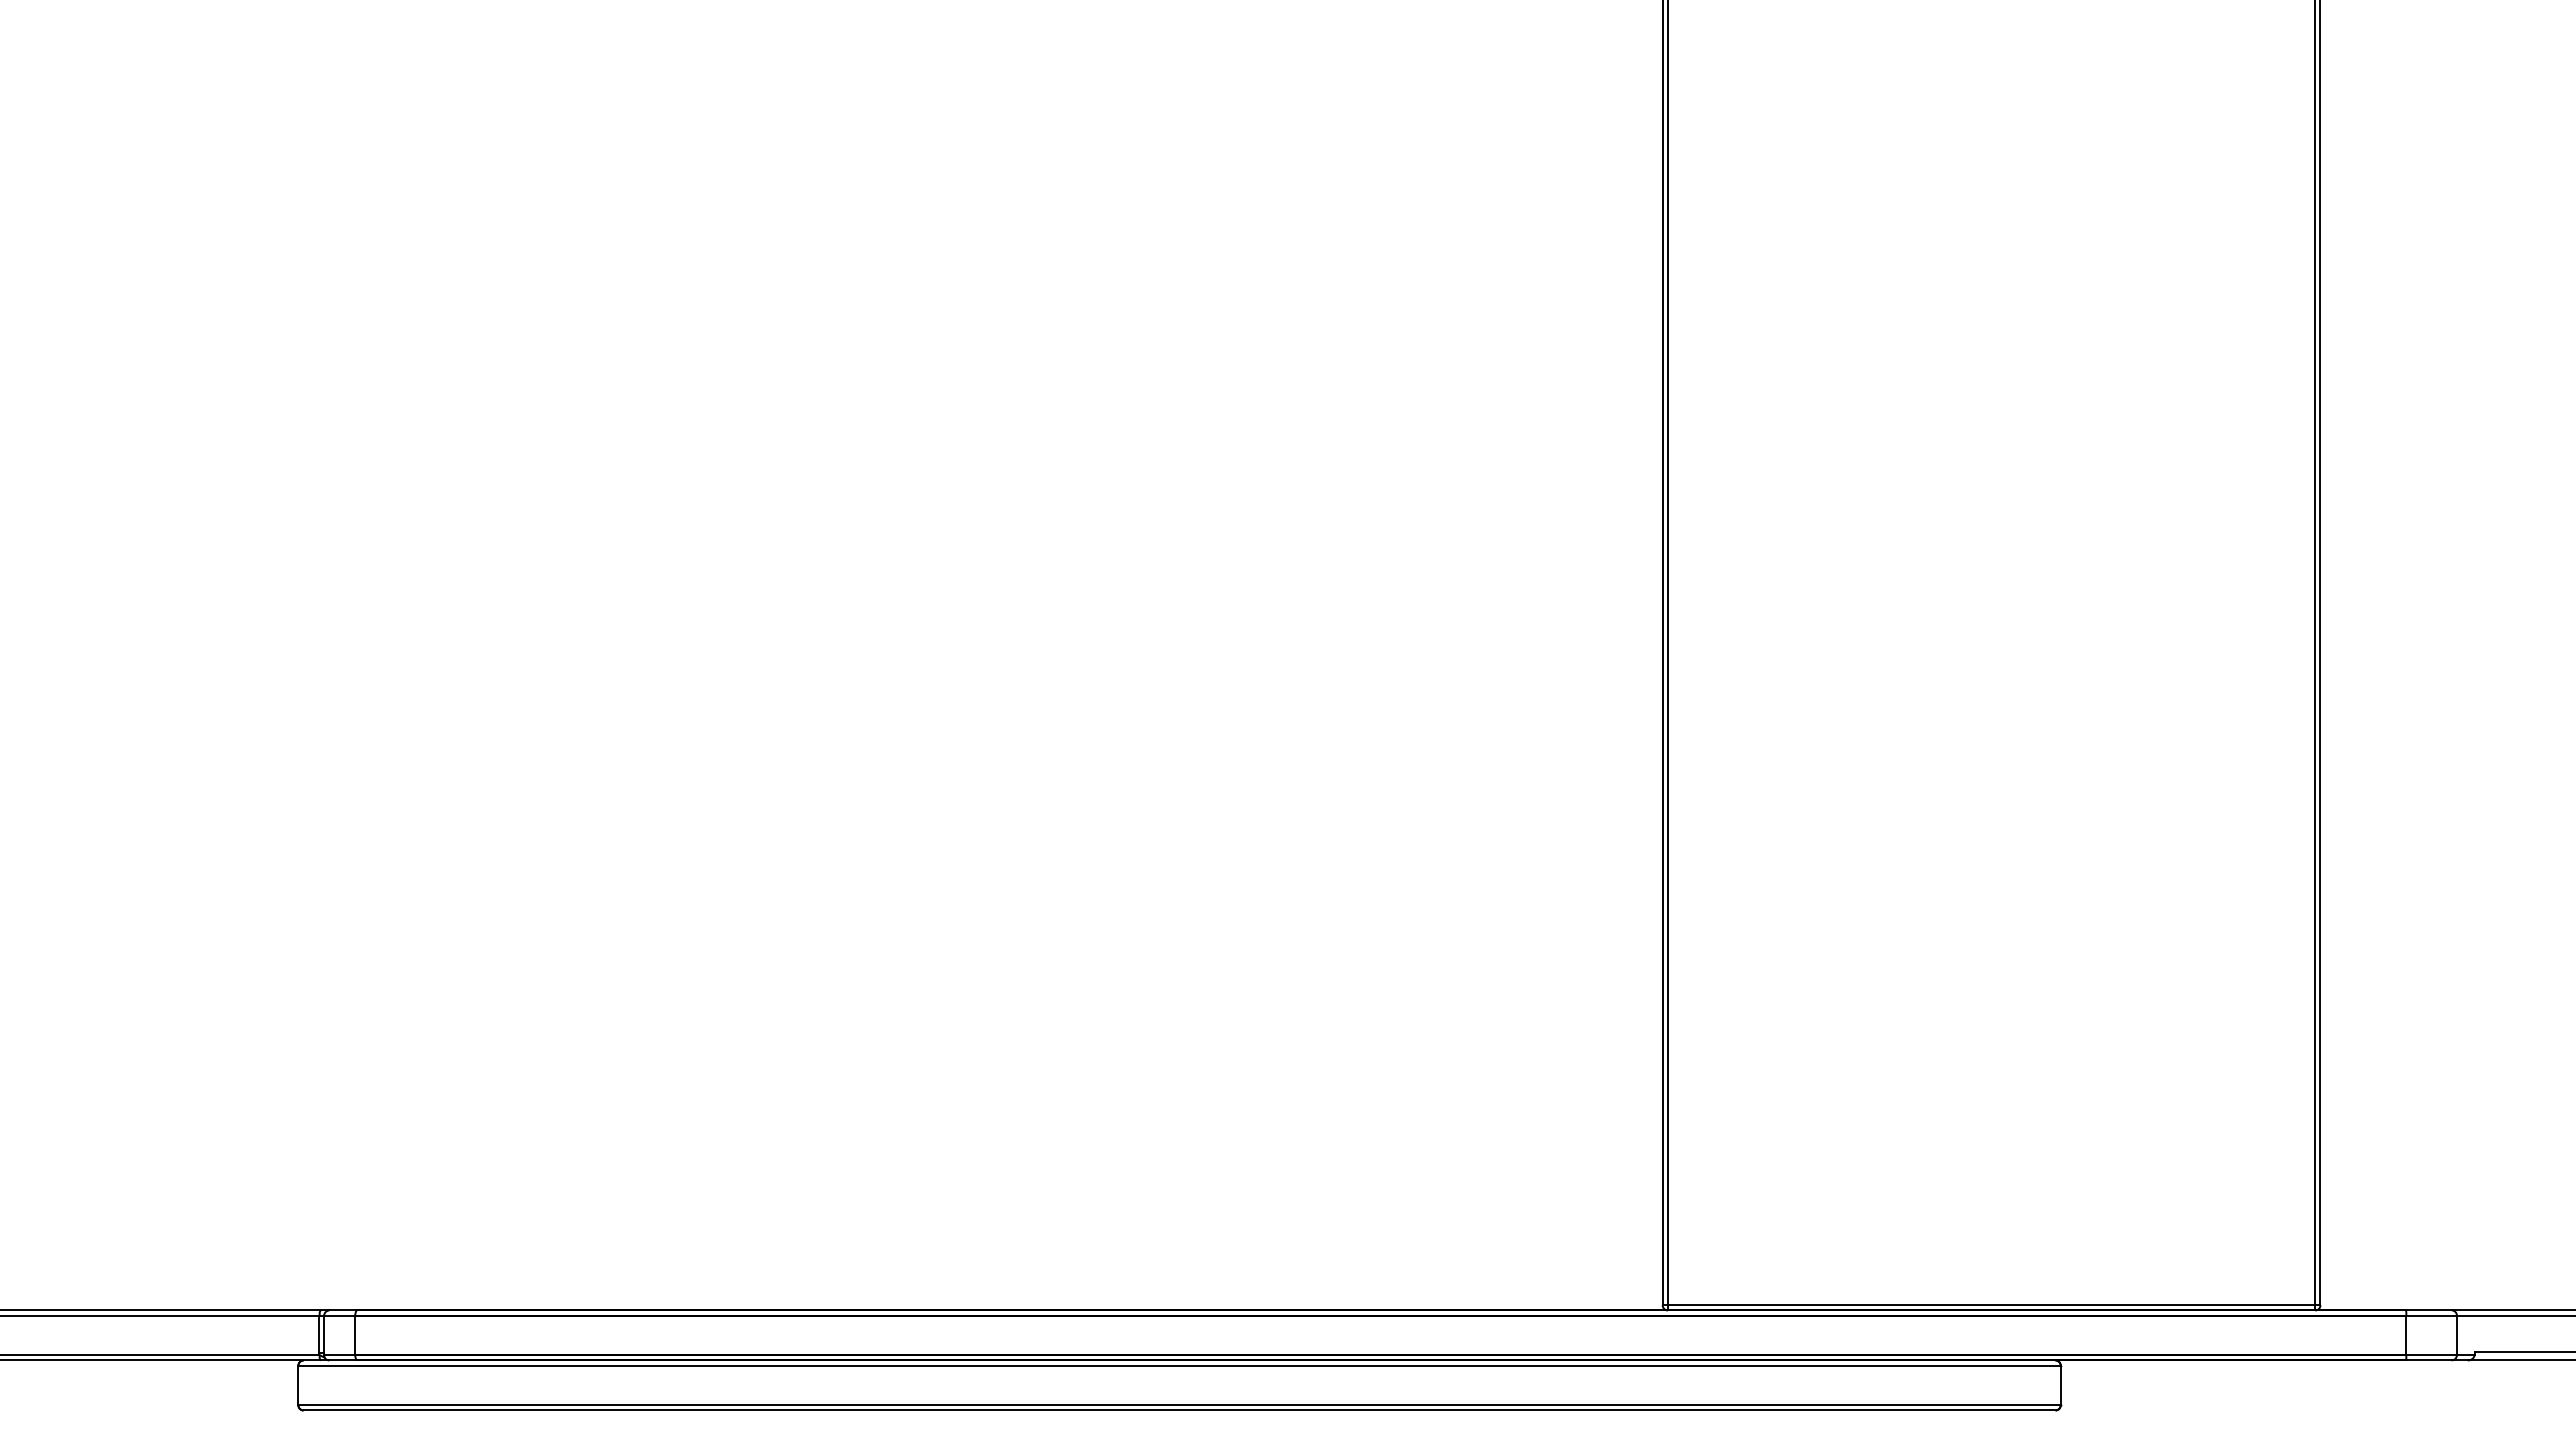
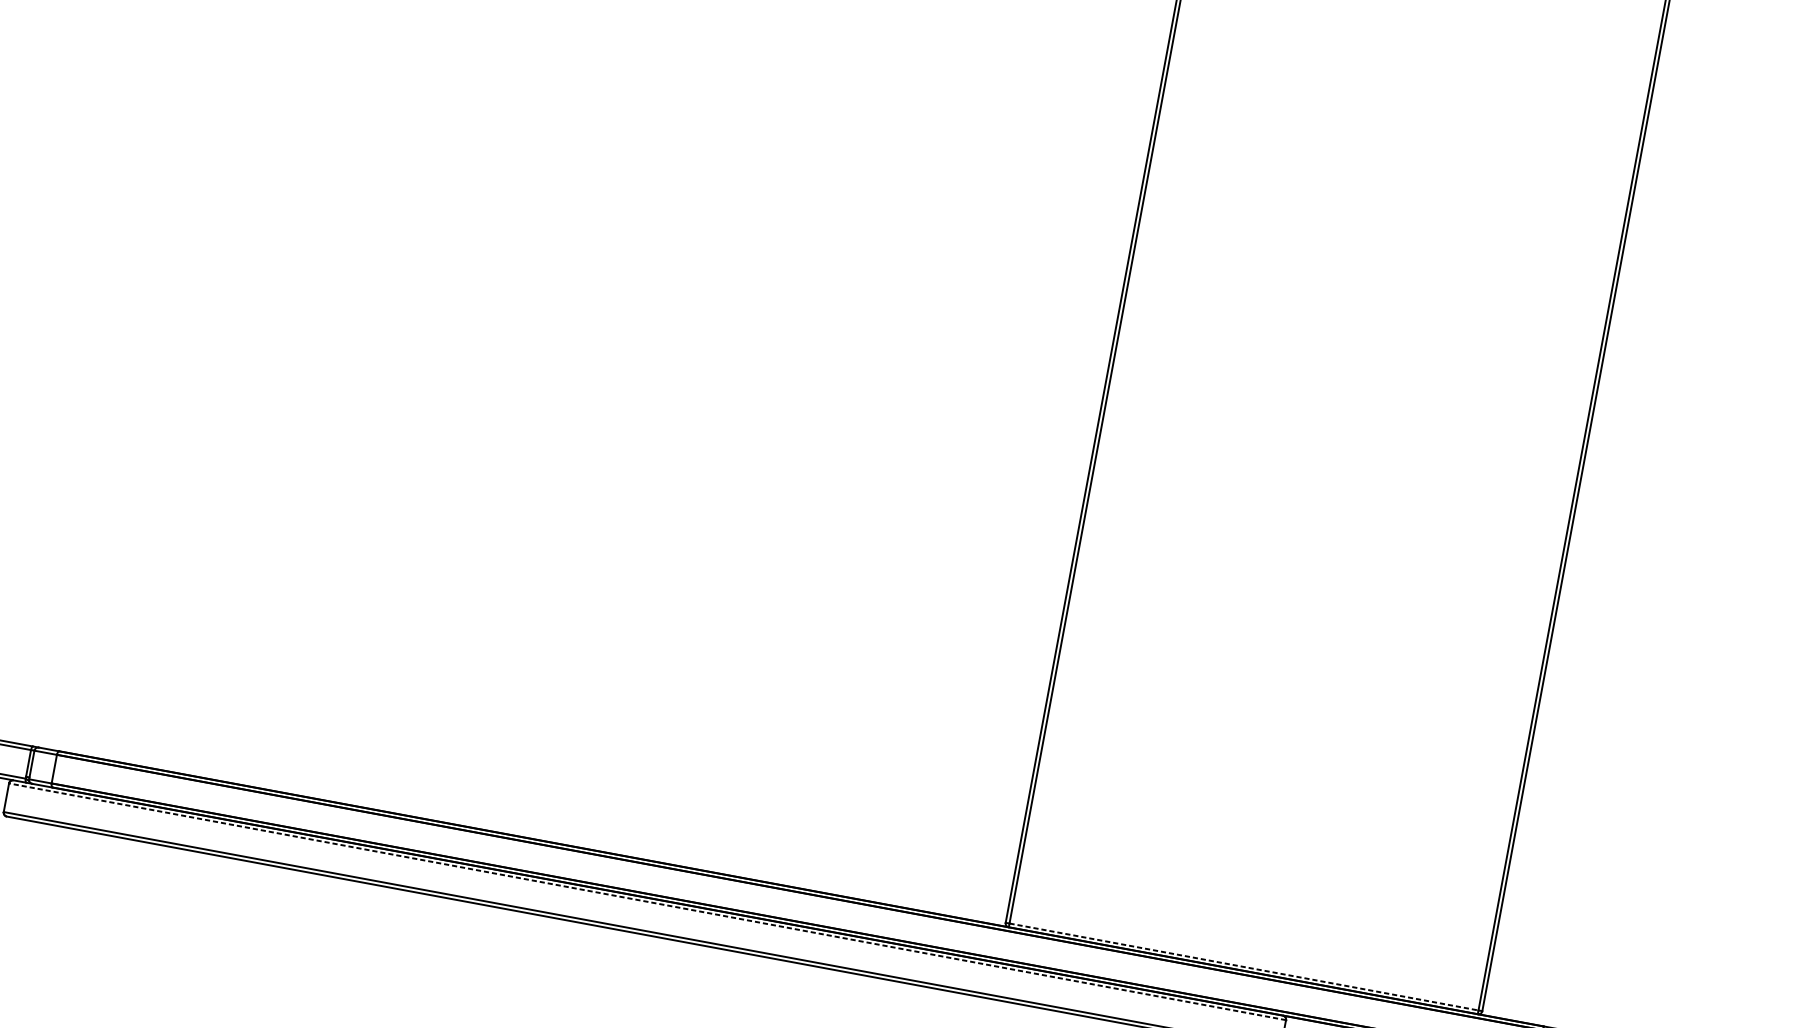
line: (1991, 1305) -> (1243, 967), solid -> dashed
line: (1179, 1365) -> (647, 901), solid -> dashed

